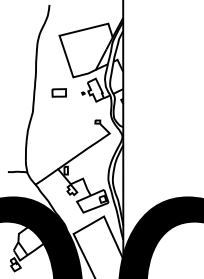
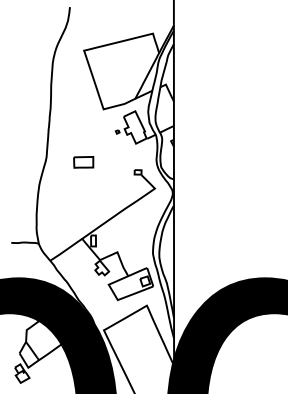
curve: (58, 90) -> (82, 158), moved

